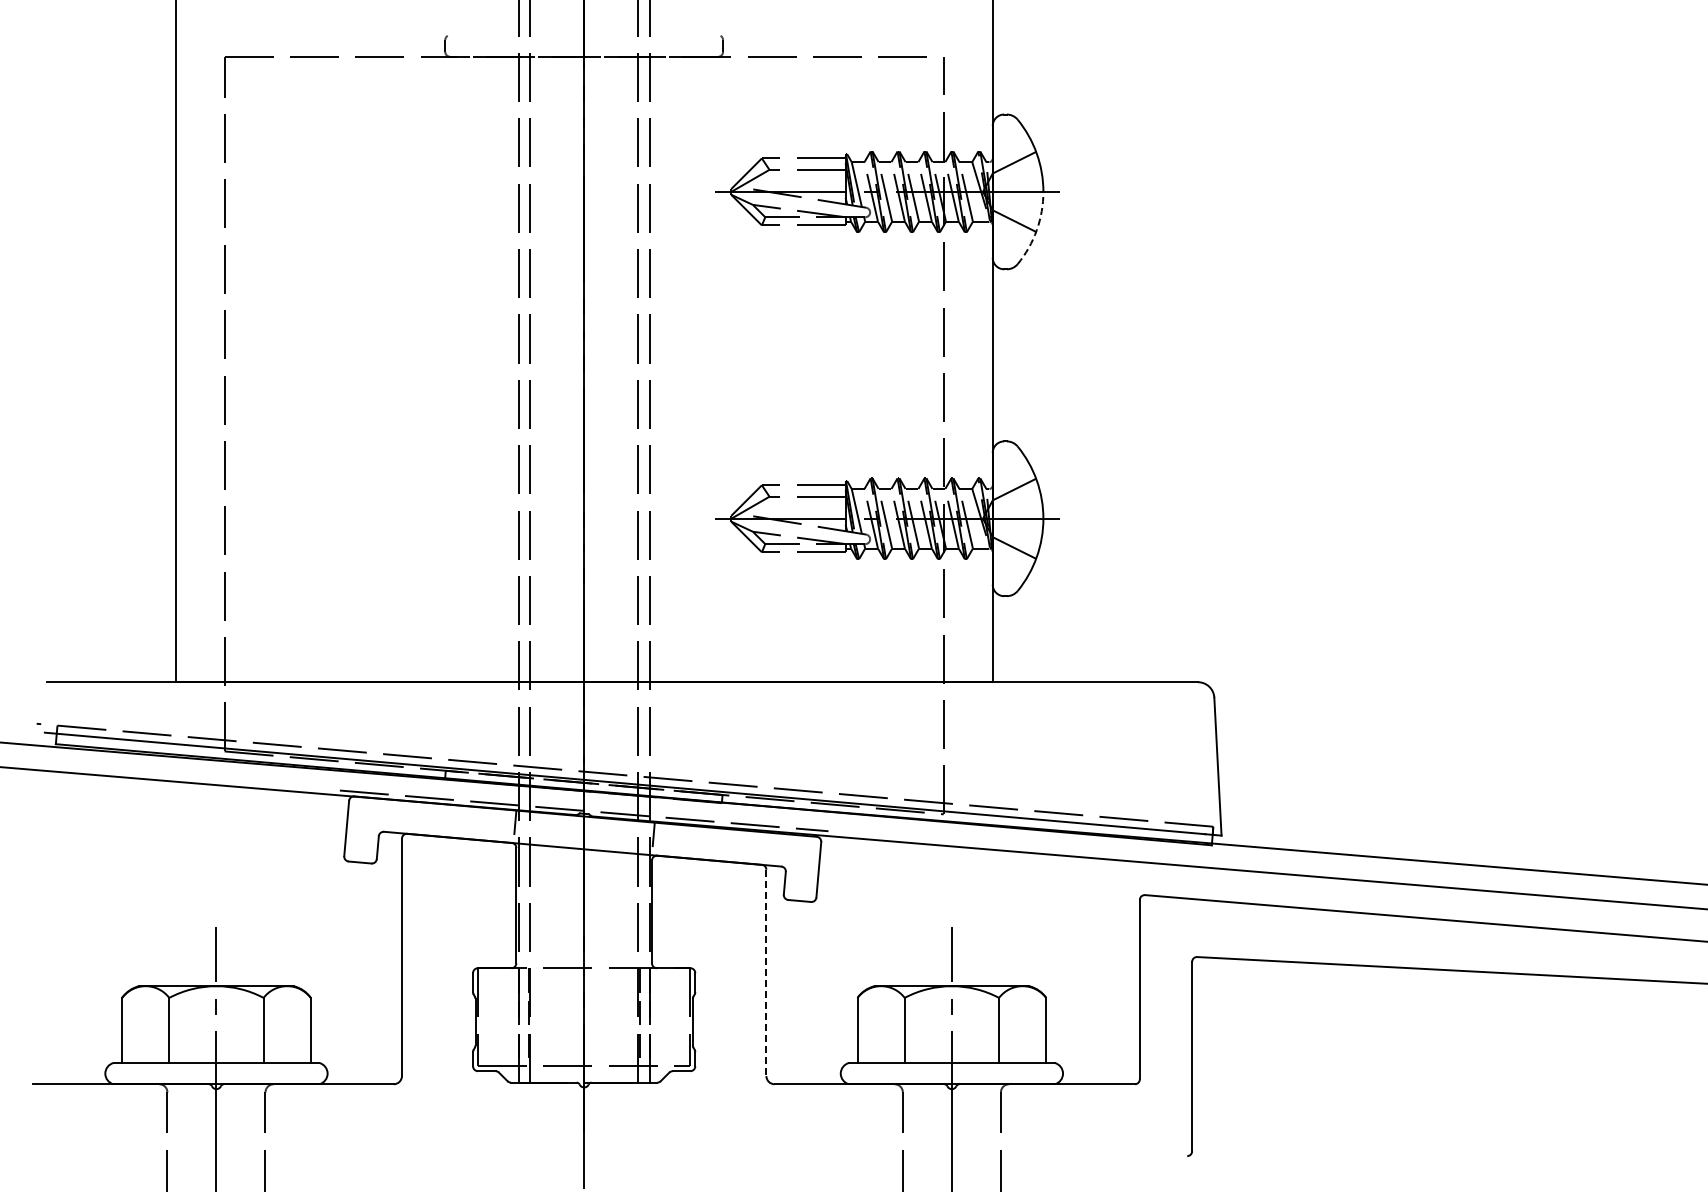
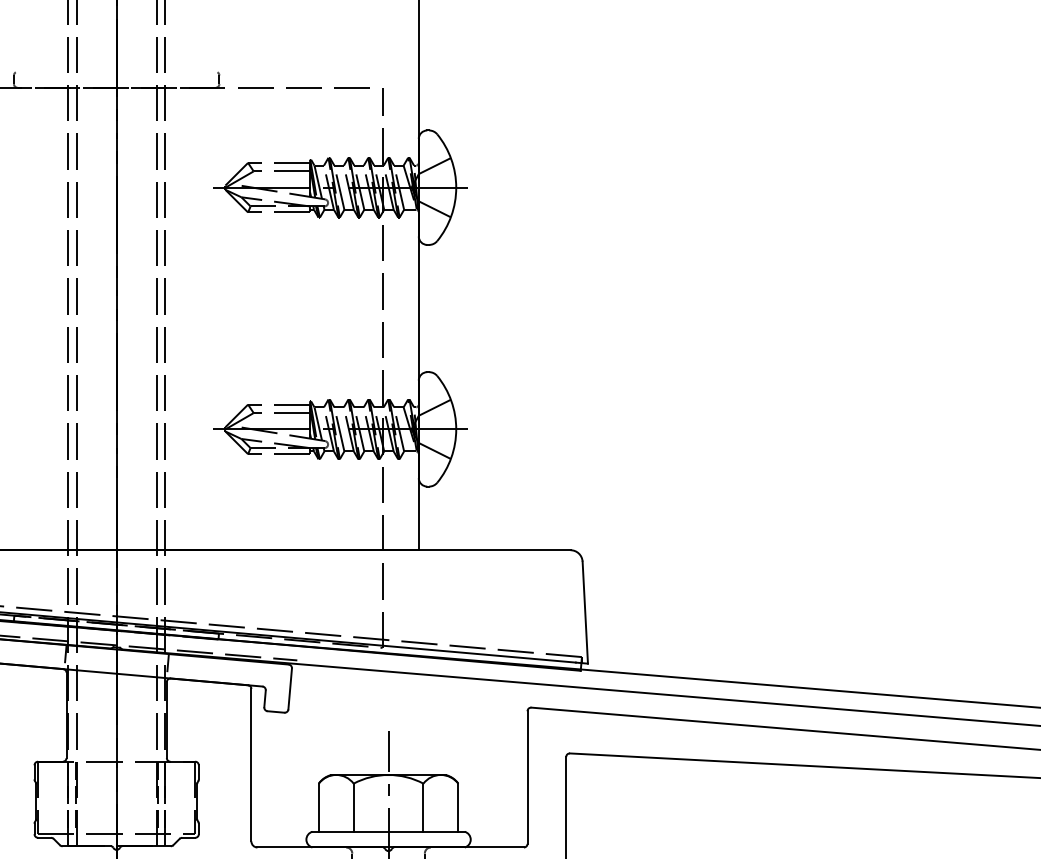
arc: (1036, 230) -> (451, 216), dashed -> solid
line: (766, 973) -> (251, 765), dashed -> solid

